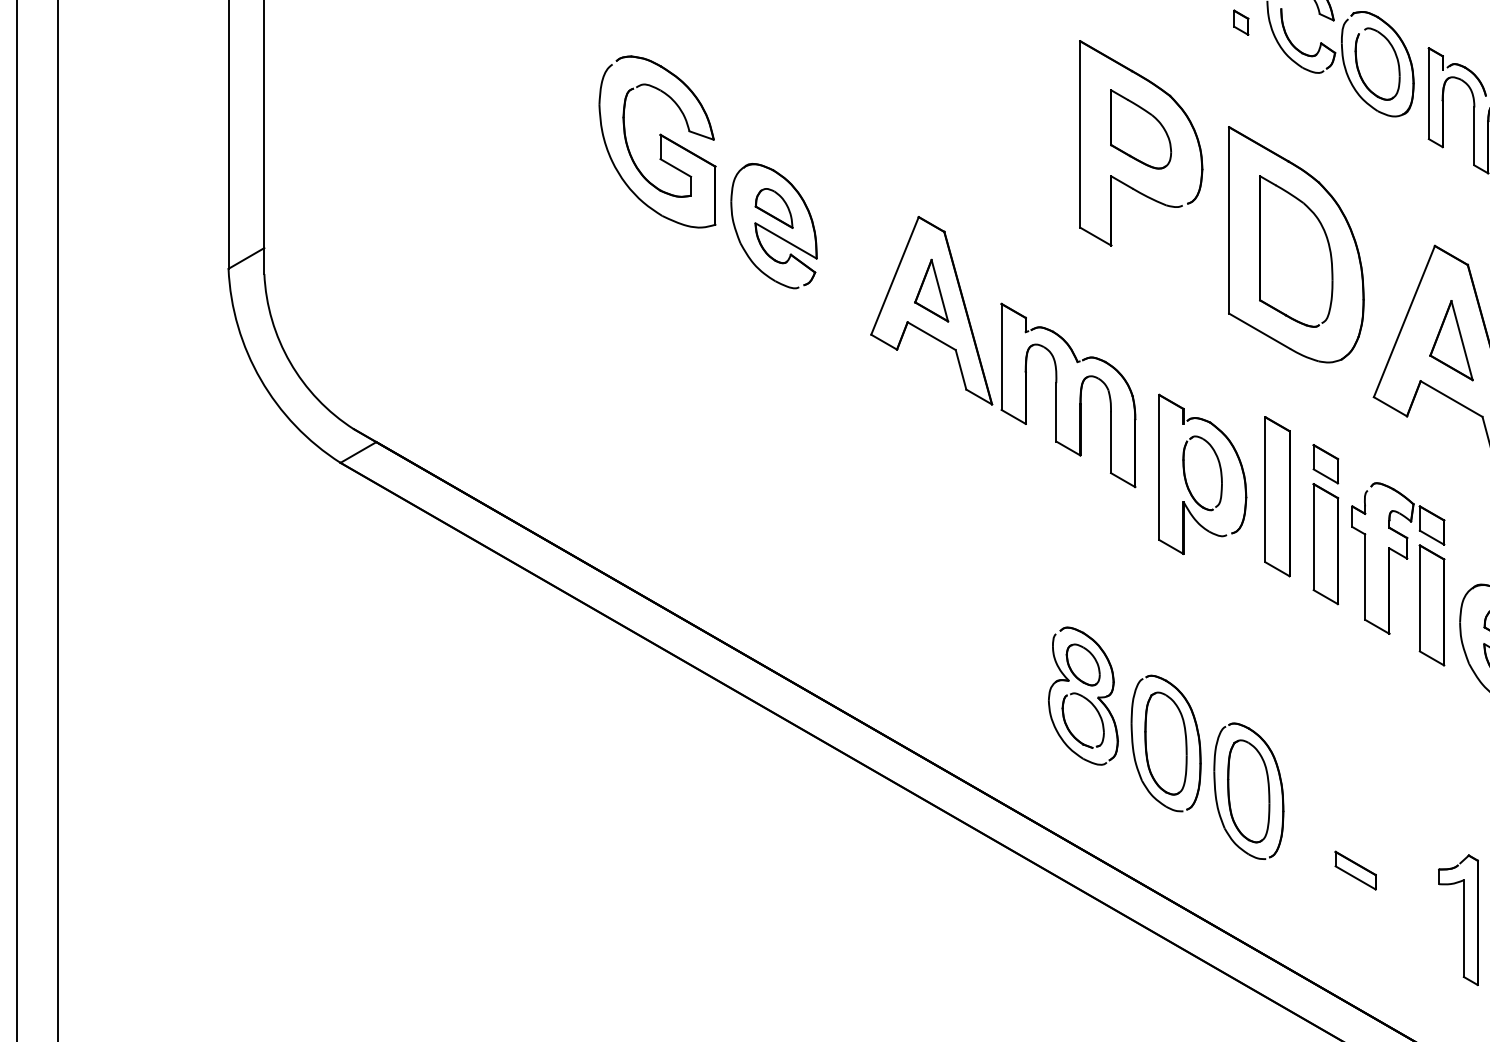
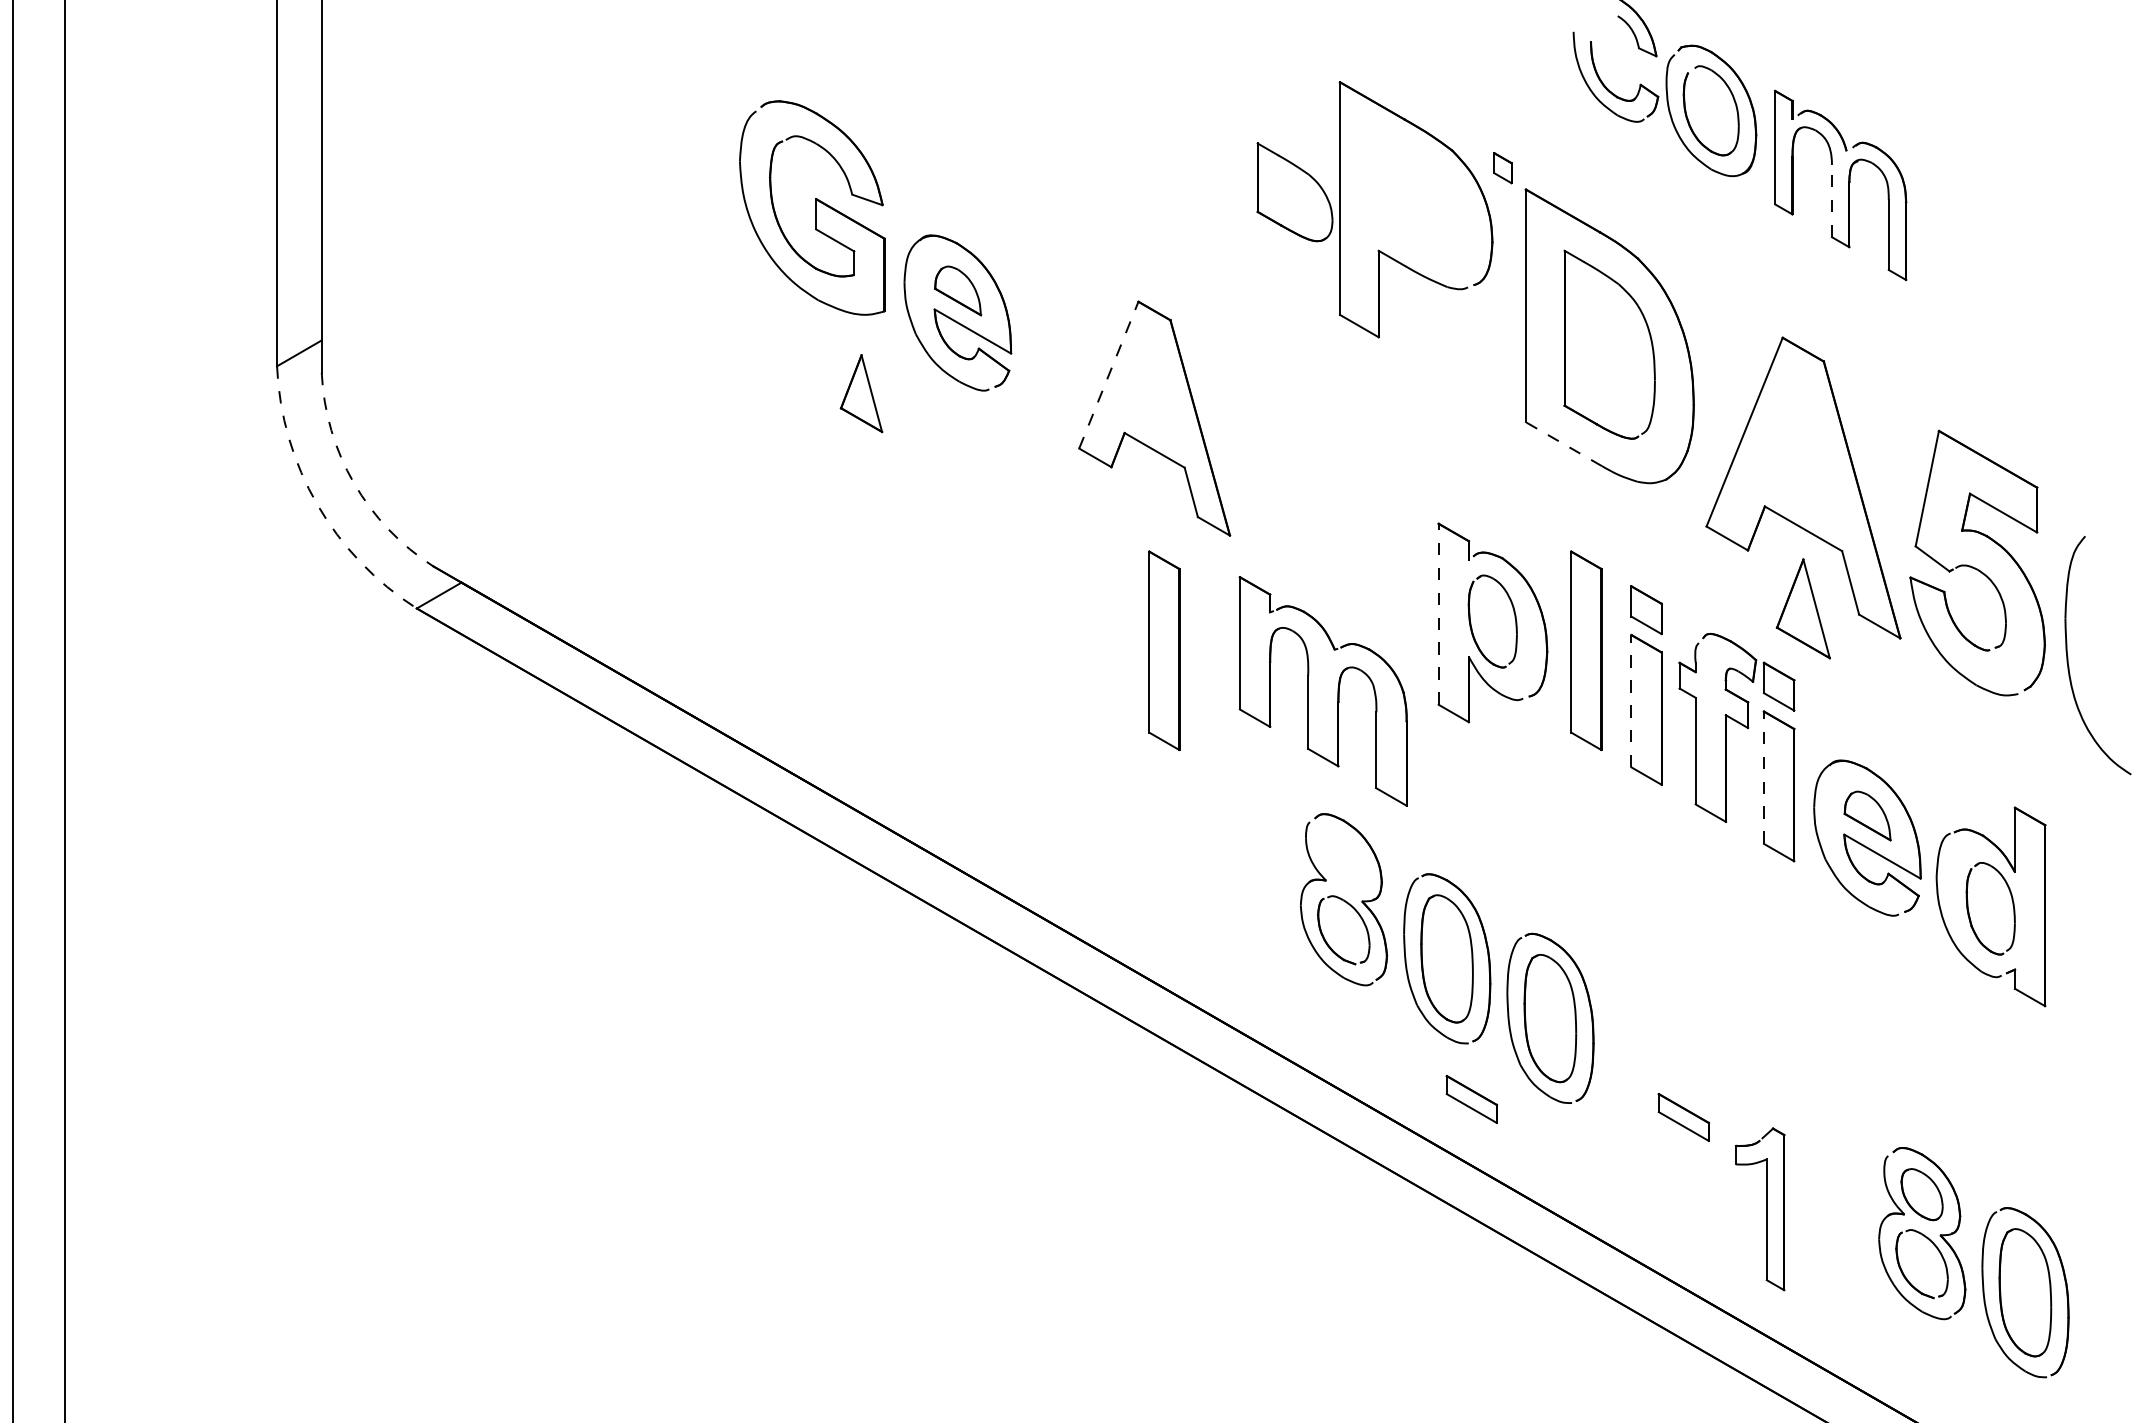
part: (1240, 23) -> (1502, 168), moved
part: (1140, 129) -> (1294, 192), moved
line: (1473, 135) -> (1831, 200), solid -> dashed
line: (895, 275) -> (1109, 374), solid -> dashed
part: (931, 290) -> (861, 393), moved
line: (1259, 331) -> (1563, 444), solid -> dashed
part: (1450, 340) -> (1802, 608), moved
arc: (290, 362) -> (354, 483), solid -> dashed
arc: (260, 379) -> (317, 504), solid -> dashed
part: (1056, 395) -> (1308, 691), moved
line: (1159, 466) -> (1438, 613), solid -> dashed
part: (939, 496) -> (1164, 650), added
line: (1313, 536) -> (1631, 700), solid -> dashed
line: (1419, 598) -> (1763, 777), solid -> dashed
part: (1083, 664) -> (1343, 860), removed
part: (1185, 856) -> (1471, 1099), added
part: (1463, 920) -> (1766, 1209), moved

